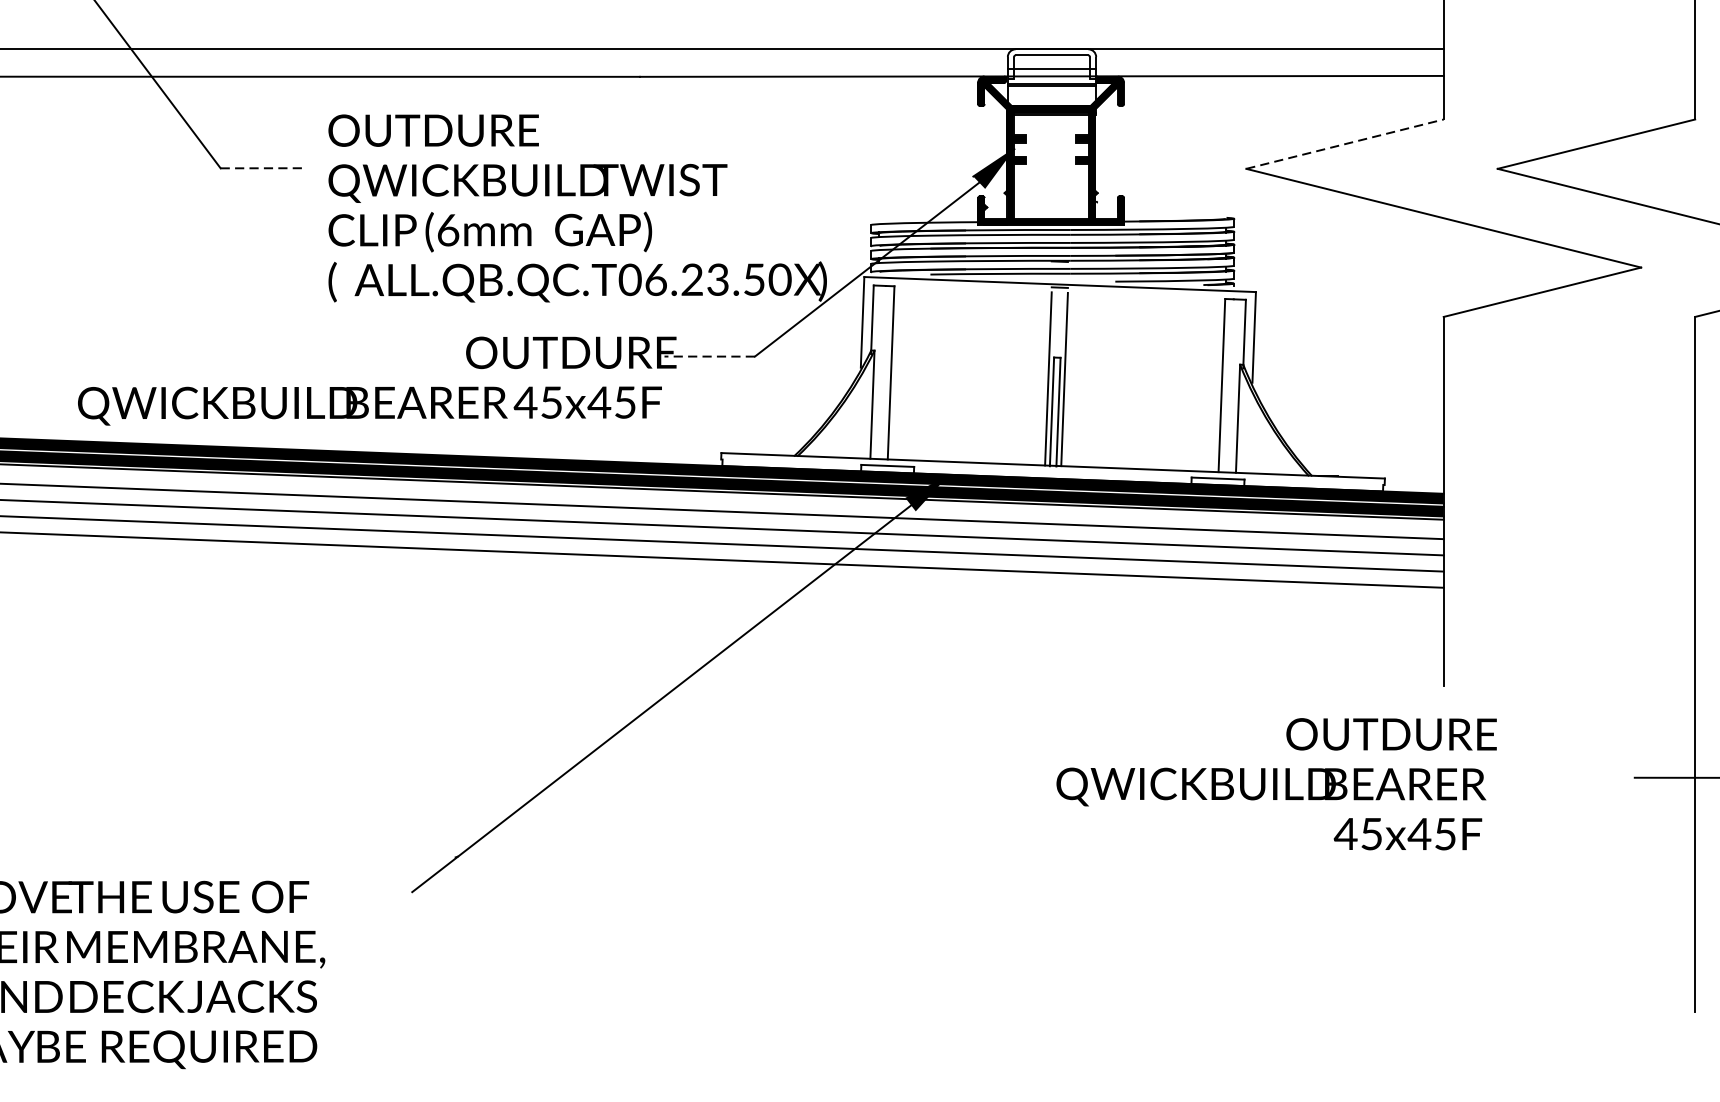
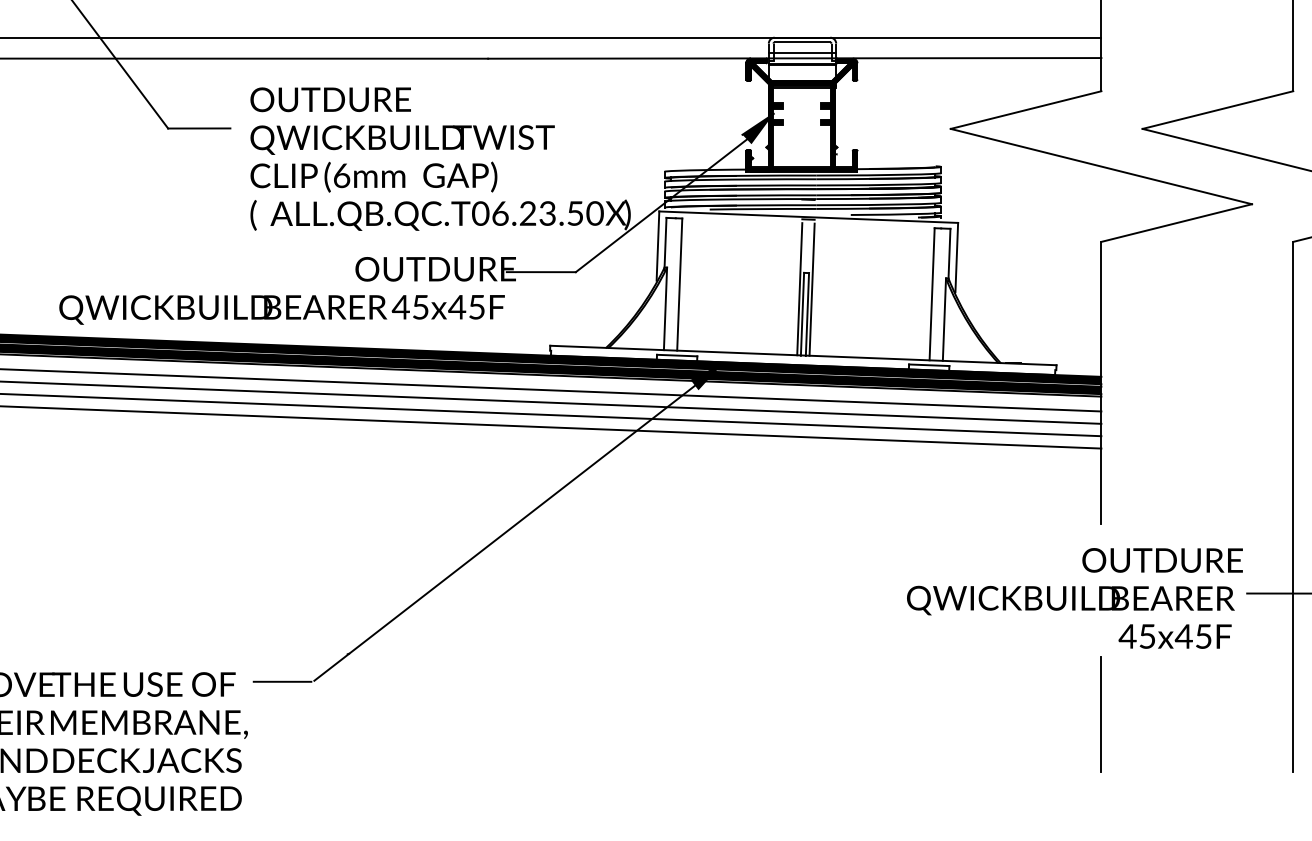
line: (1345, 144) -> (1026, 110), dashed -> solid
line: (261, 168) -> (199, 128), dashed -> solid
line: (708, 357) -> (540, 272), dashed -> solid
text: (1276, 784) -> (1074, 598), moved
line: (370, 893) -> (282, 681), added
line: (1443, 936) -> (1101, 714), added

